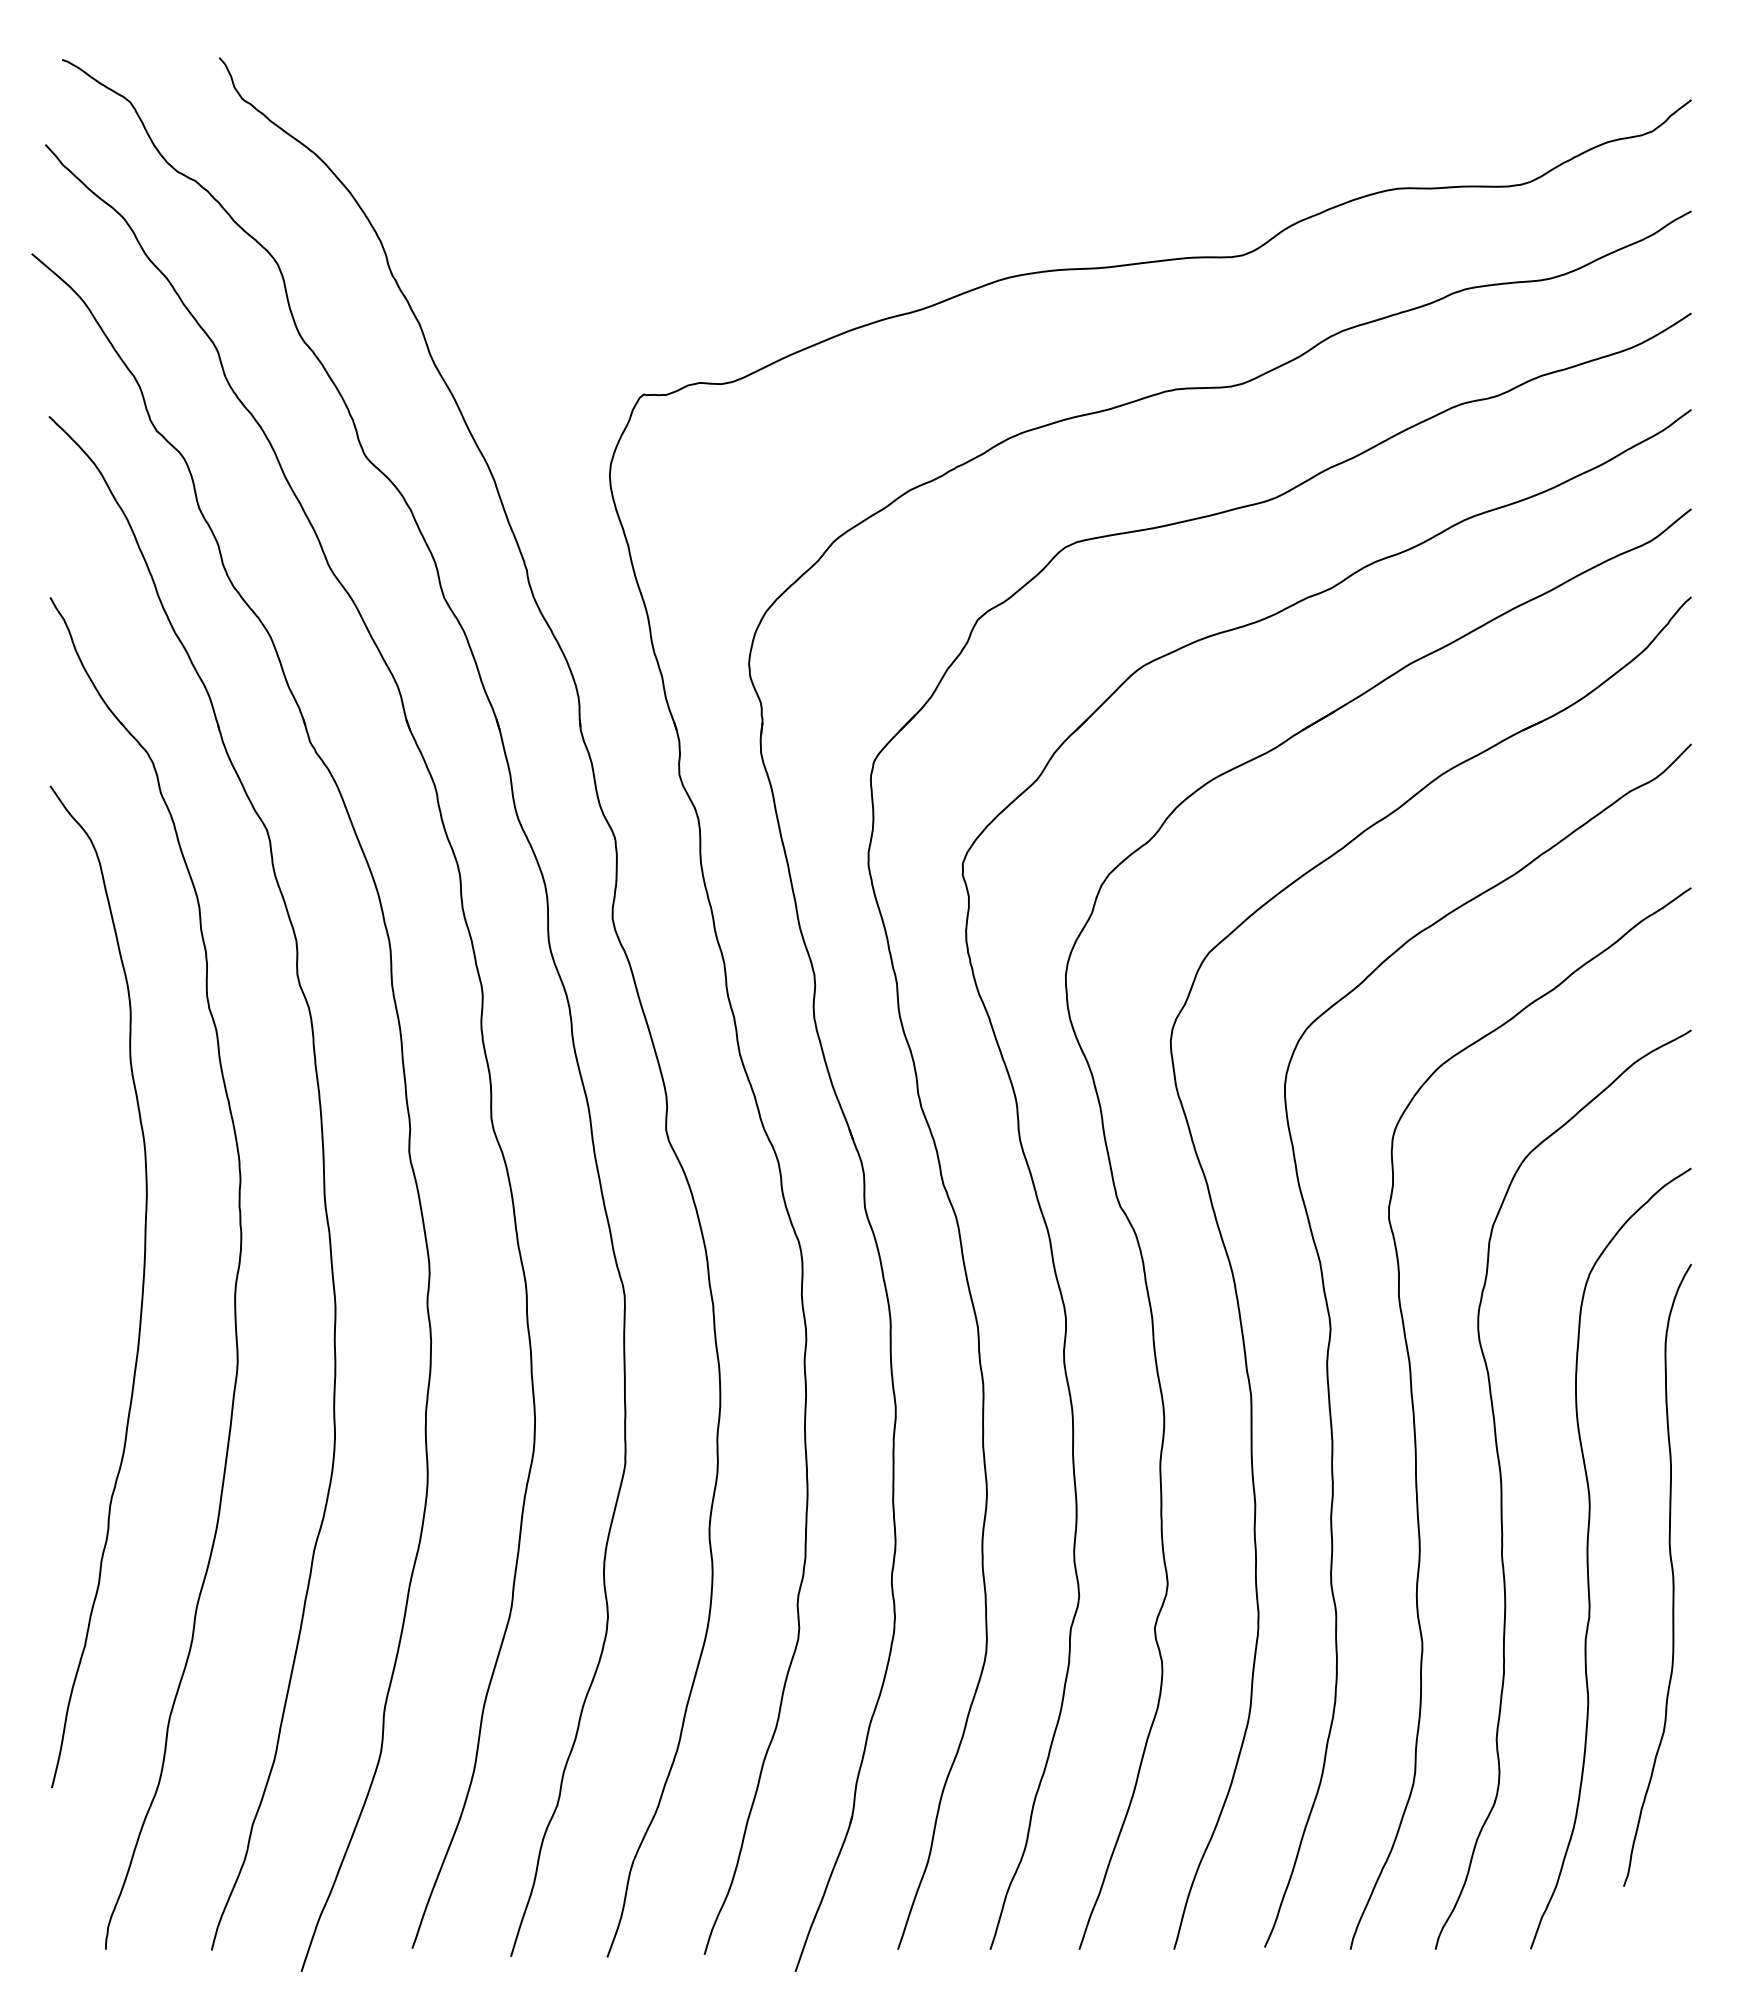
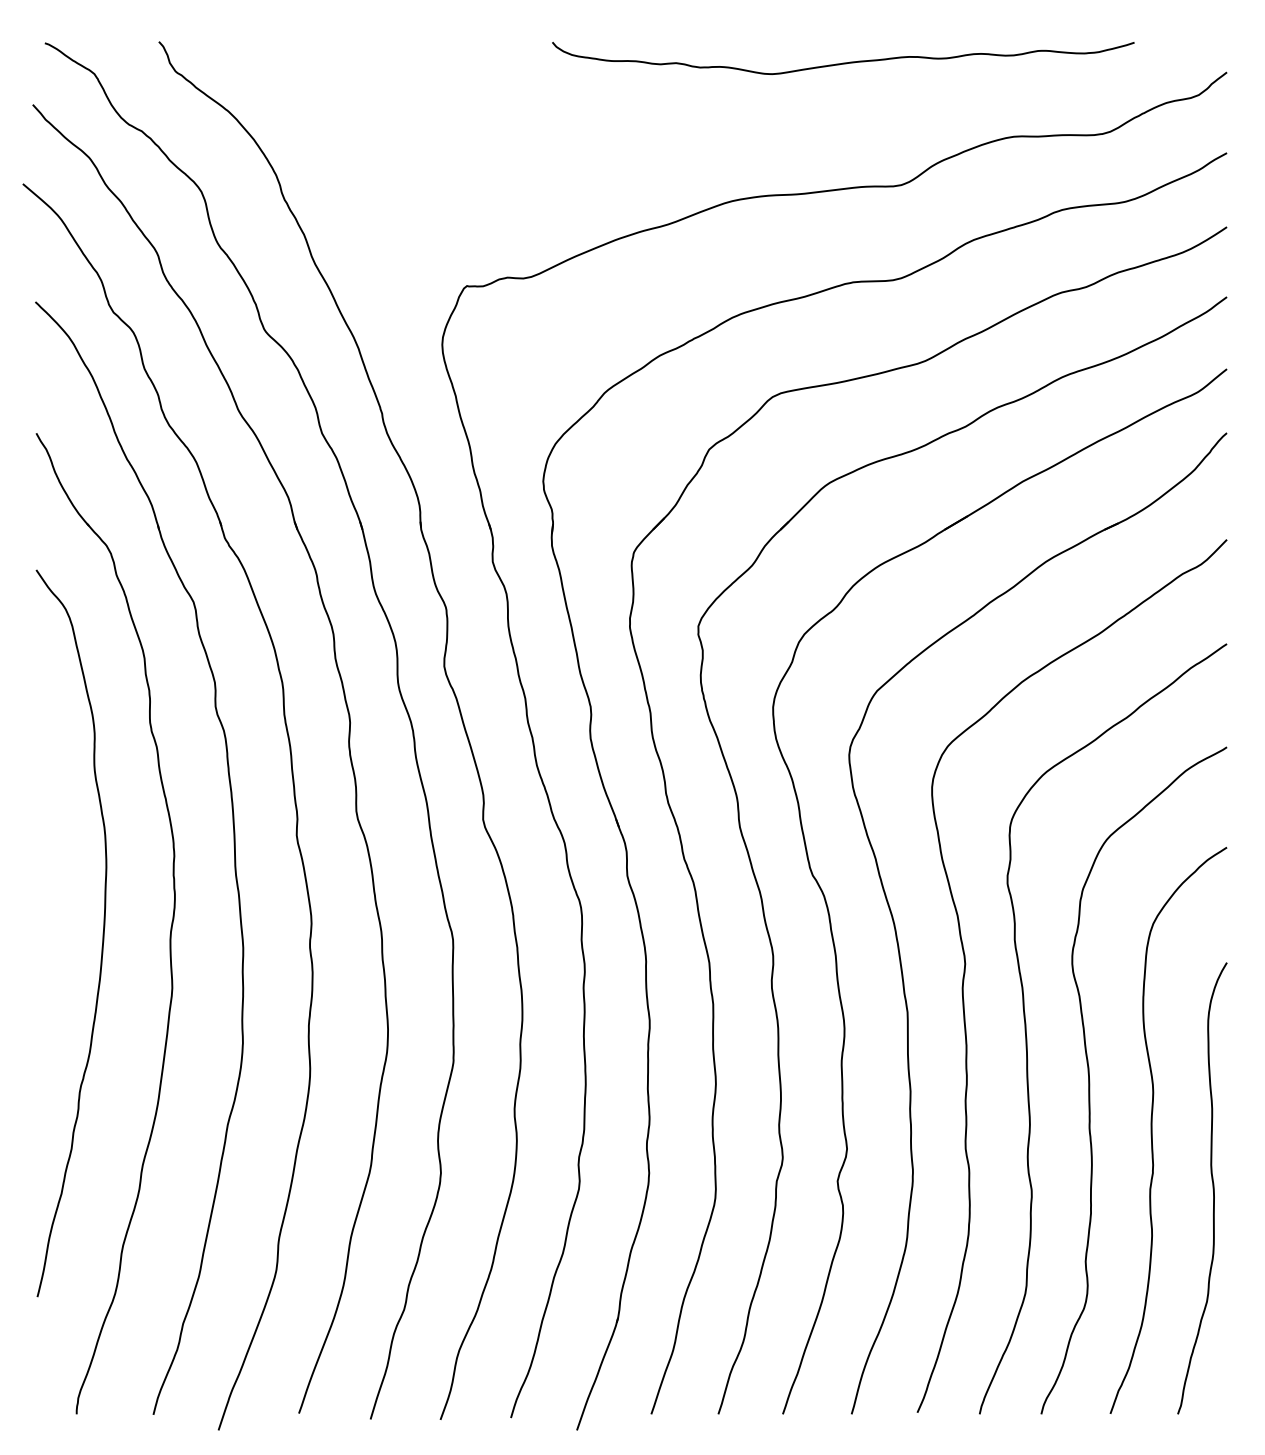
curve: (1164, 86) -> (844, 62), added
curve: (1671, 1571) -> (1212, 1185), moved

